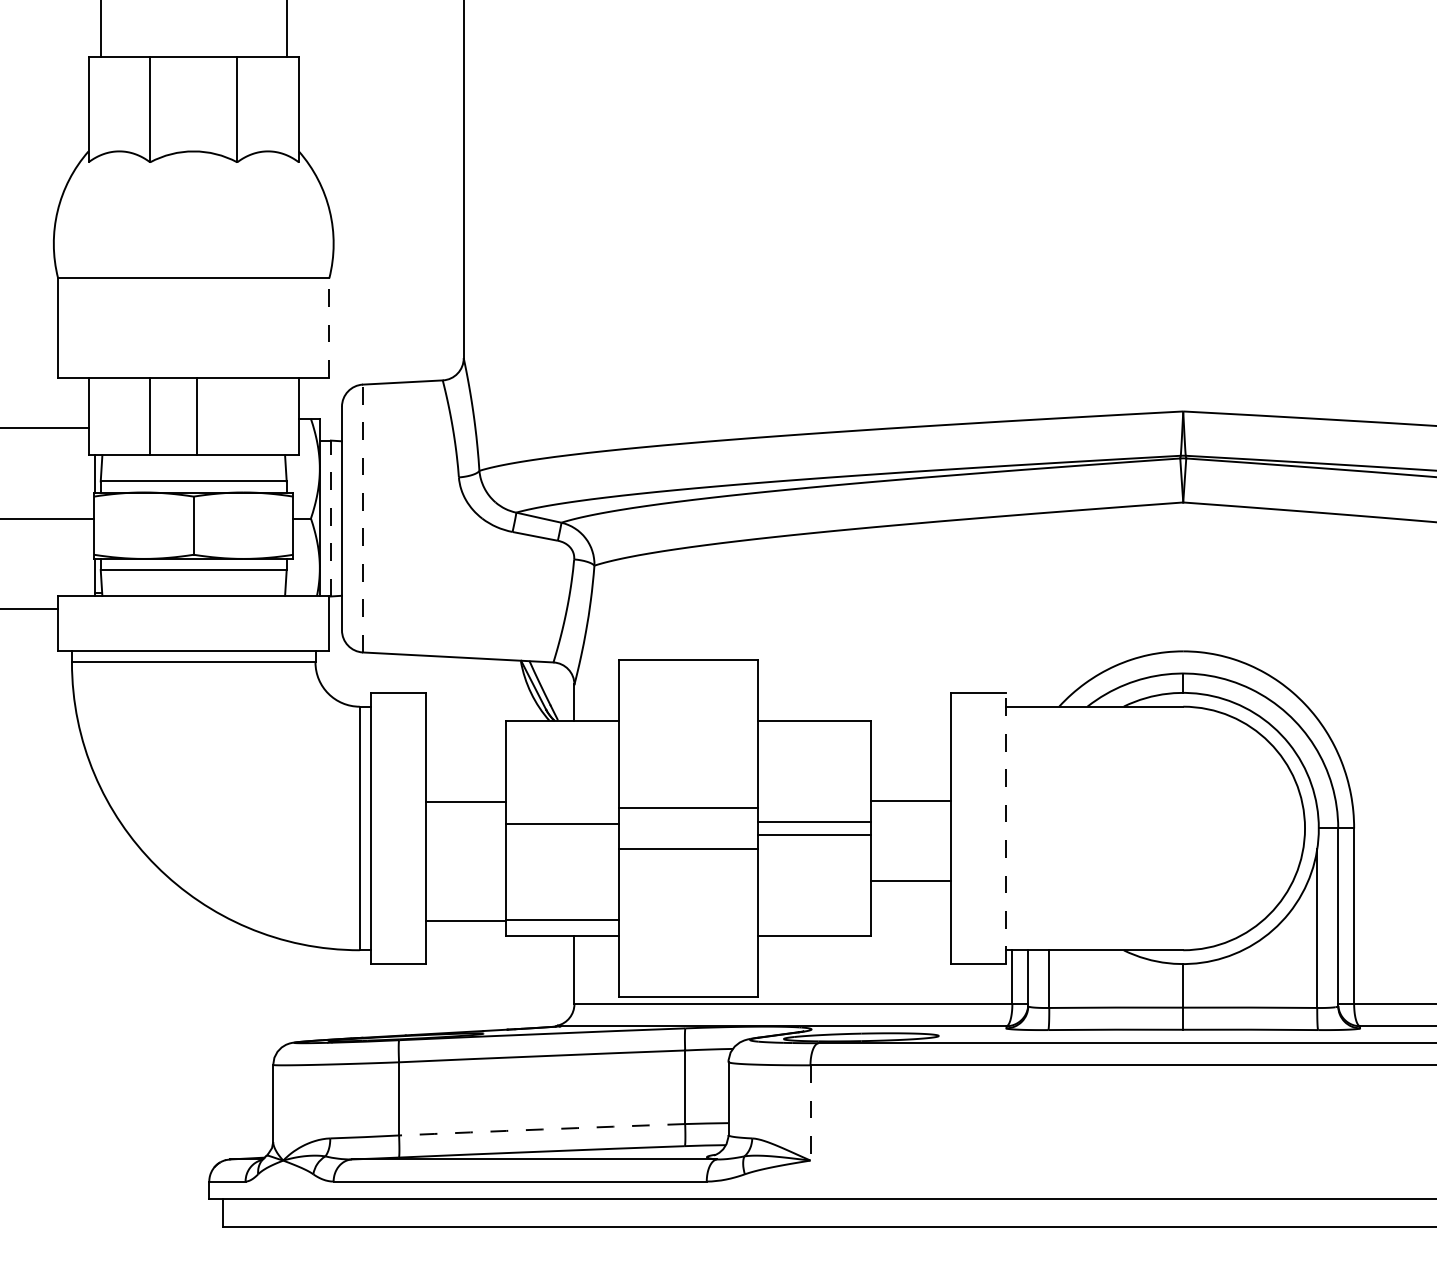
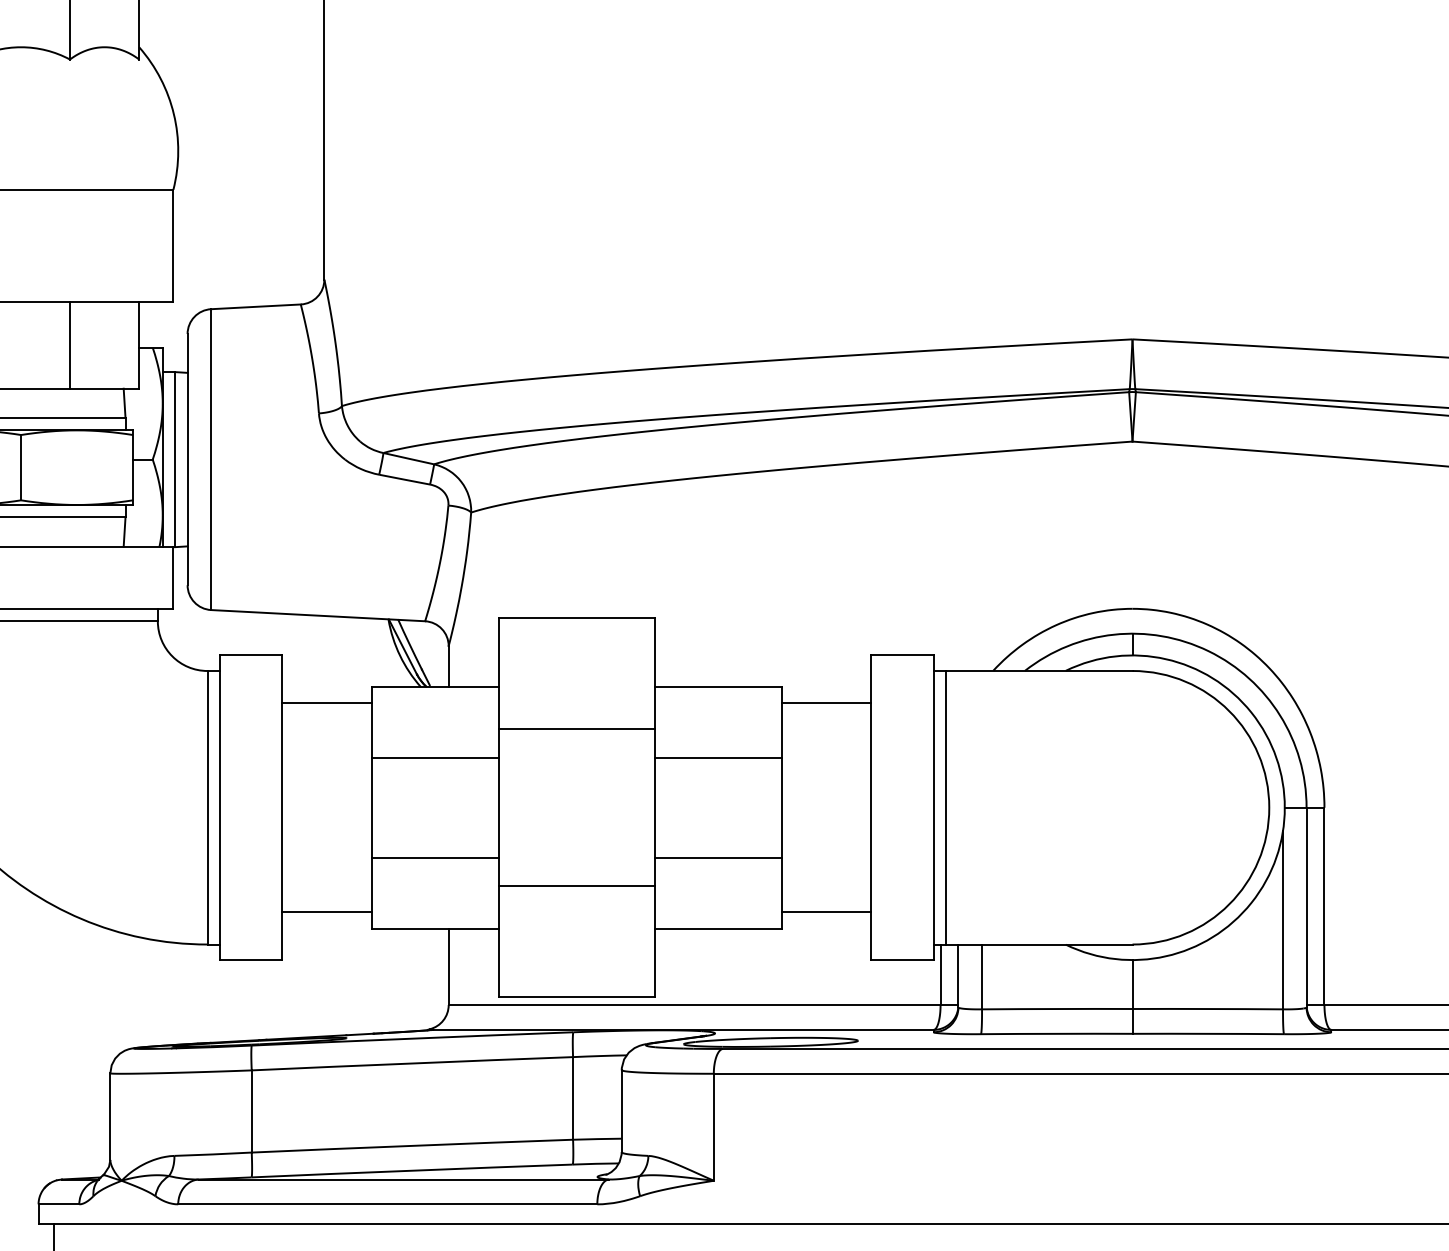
line: (329, 328) -> (173, 246), dashed -> solid
line: (197, 416) -> (70, 345), moved
line: (330, 518) -> (174, 459), dashed -> solid
line: (362, 518) -> (210, 459), dashed -> solid
line: (910, 800) -> (826, 703), moved
line: (465, 801) -> (326, 703), moved
line: (688, 807) -> (576, 729), moved
line: (814, 822) -> (718, 858), moved
line: (562, 823) -> (435, 757), moved
line: (1006, 828) -> (933, 807), dashed -> solid
line: (1017, 828) -> (946, 807), added
line: (814, 834) -> (718, 757), moved
line: (688, 849) -> (576, 886), moved
line: (910, 881) -> (826, 912), moved
line: (562, 920) -> (435, 858), moved
line: (810, 1112) -> (713, 1126), dashed -> solid
arc: (542, 1129) -> (412, 1145), dashed -> solid

